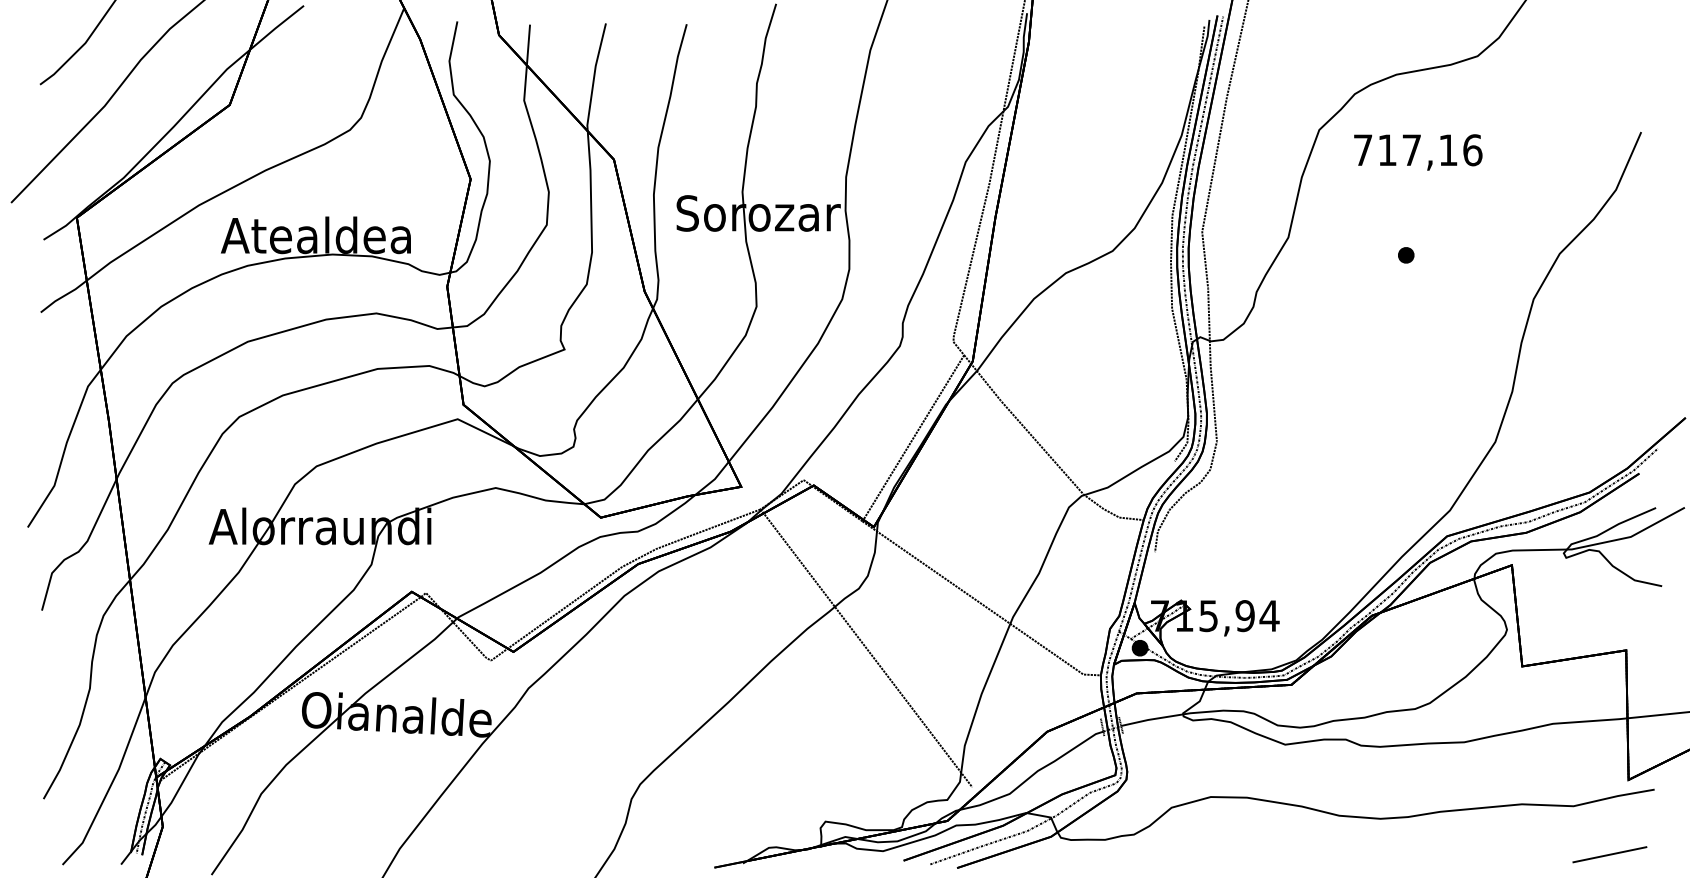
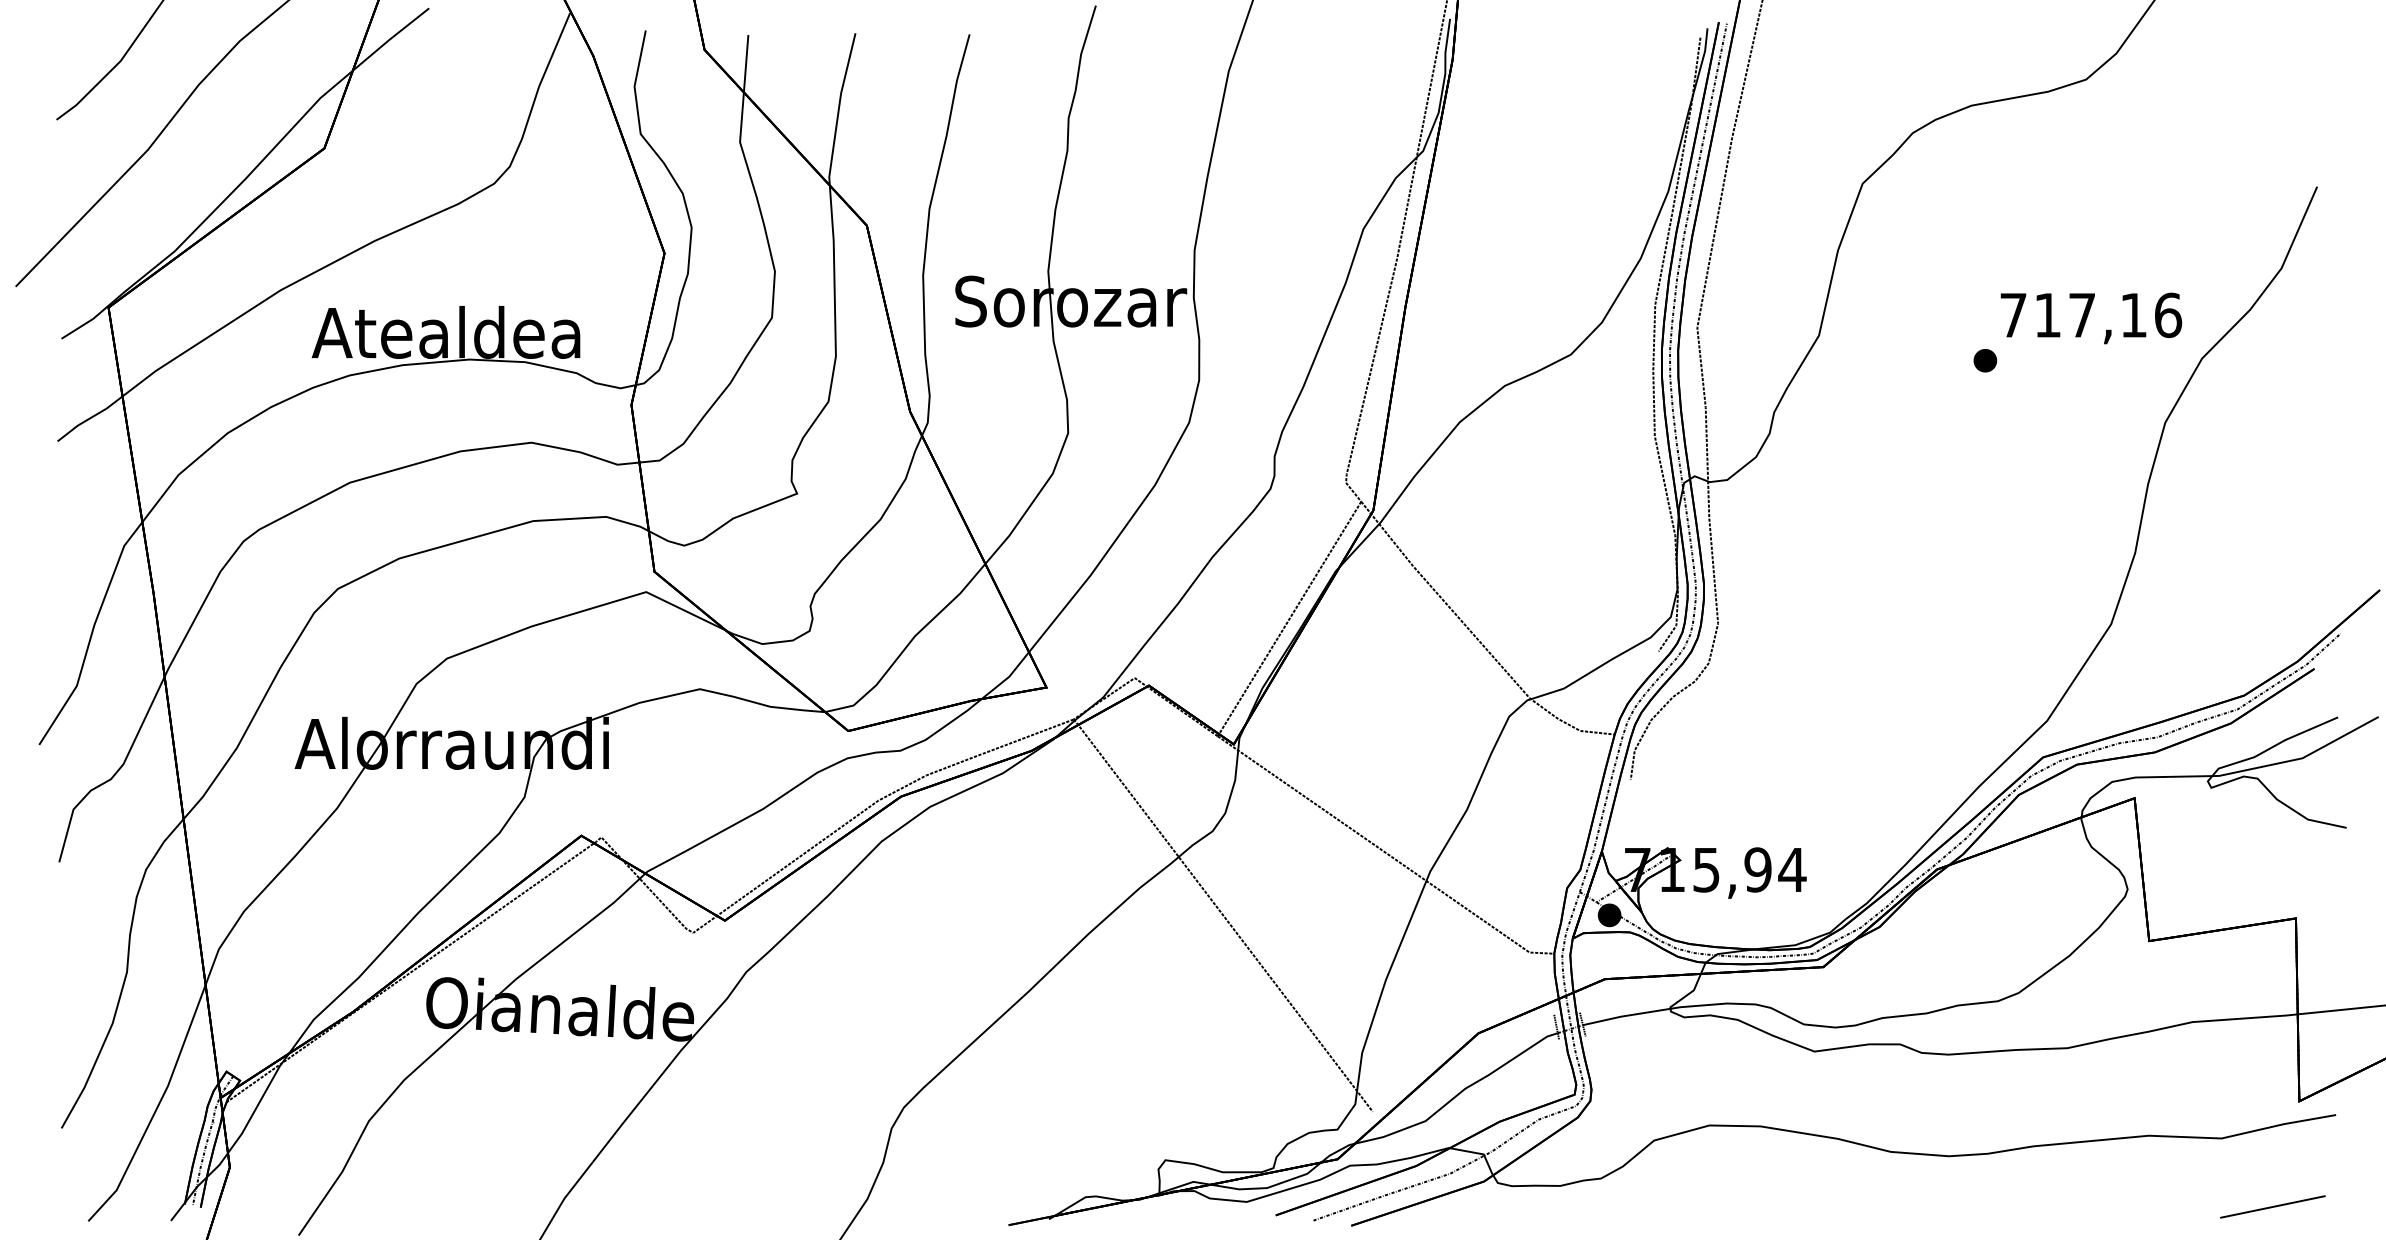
text: (1418, 152) -> (2091, 318), moved

